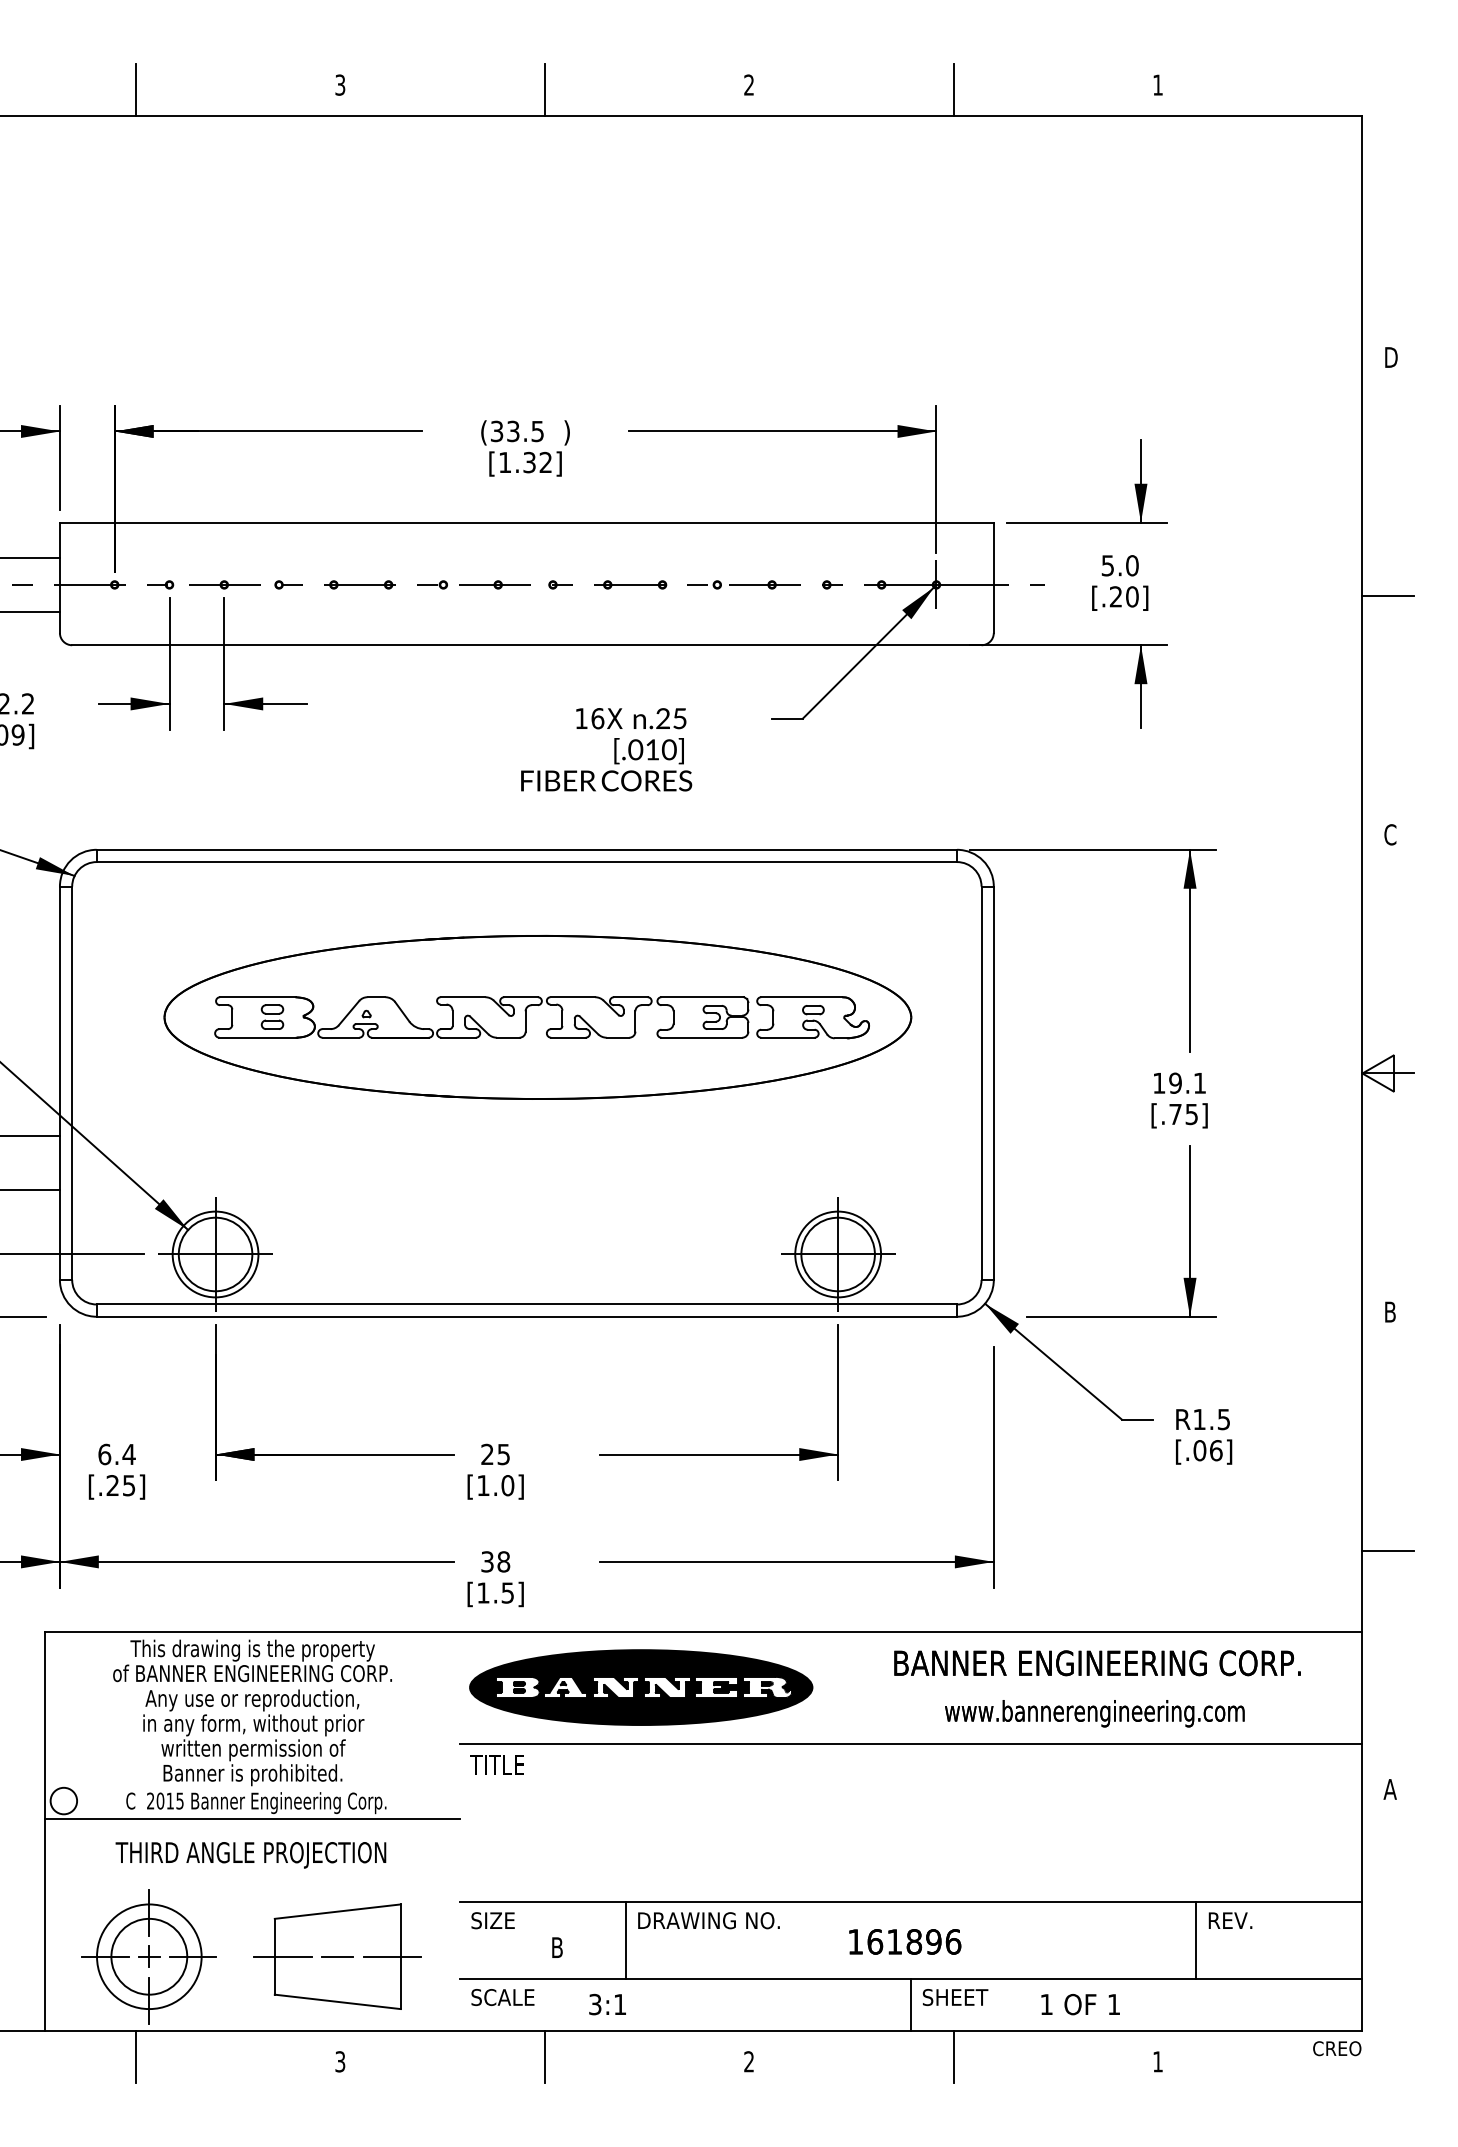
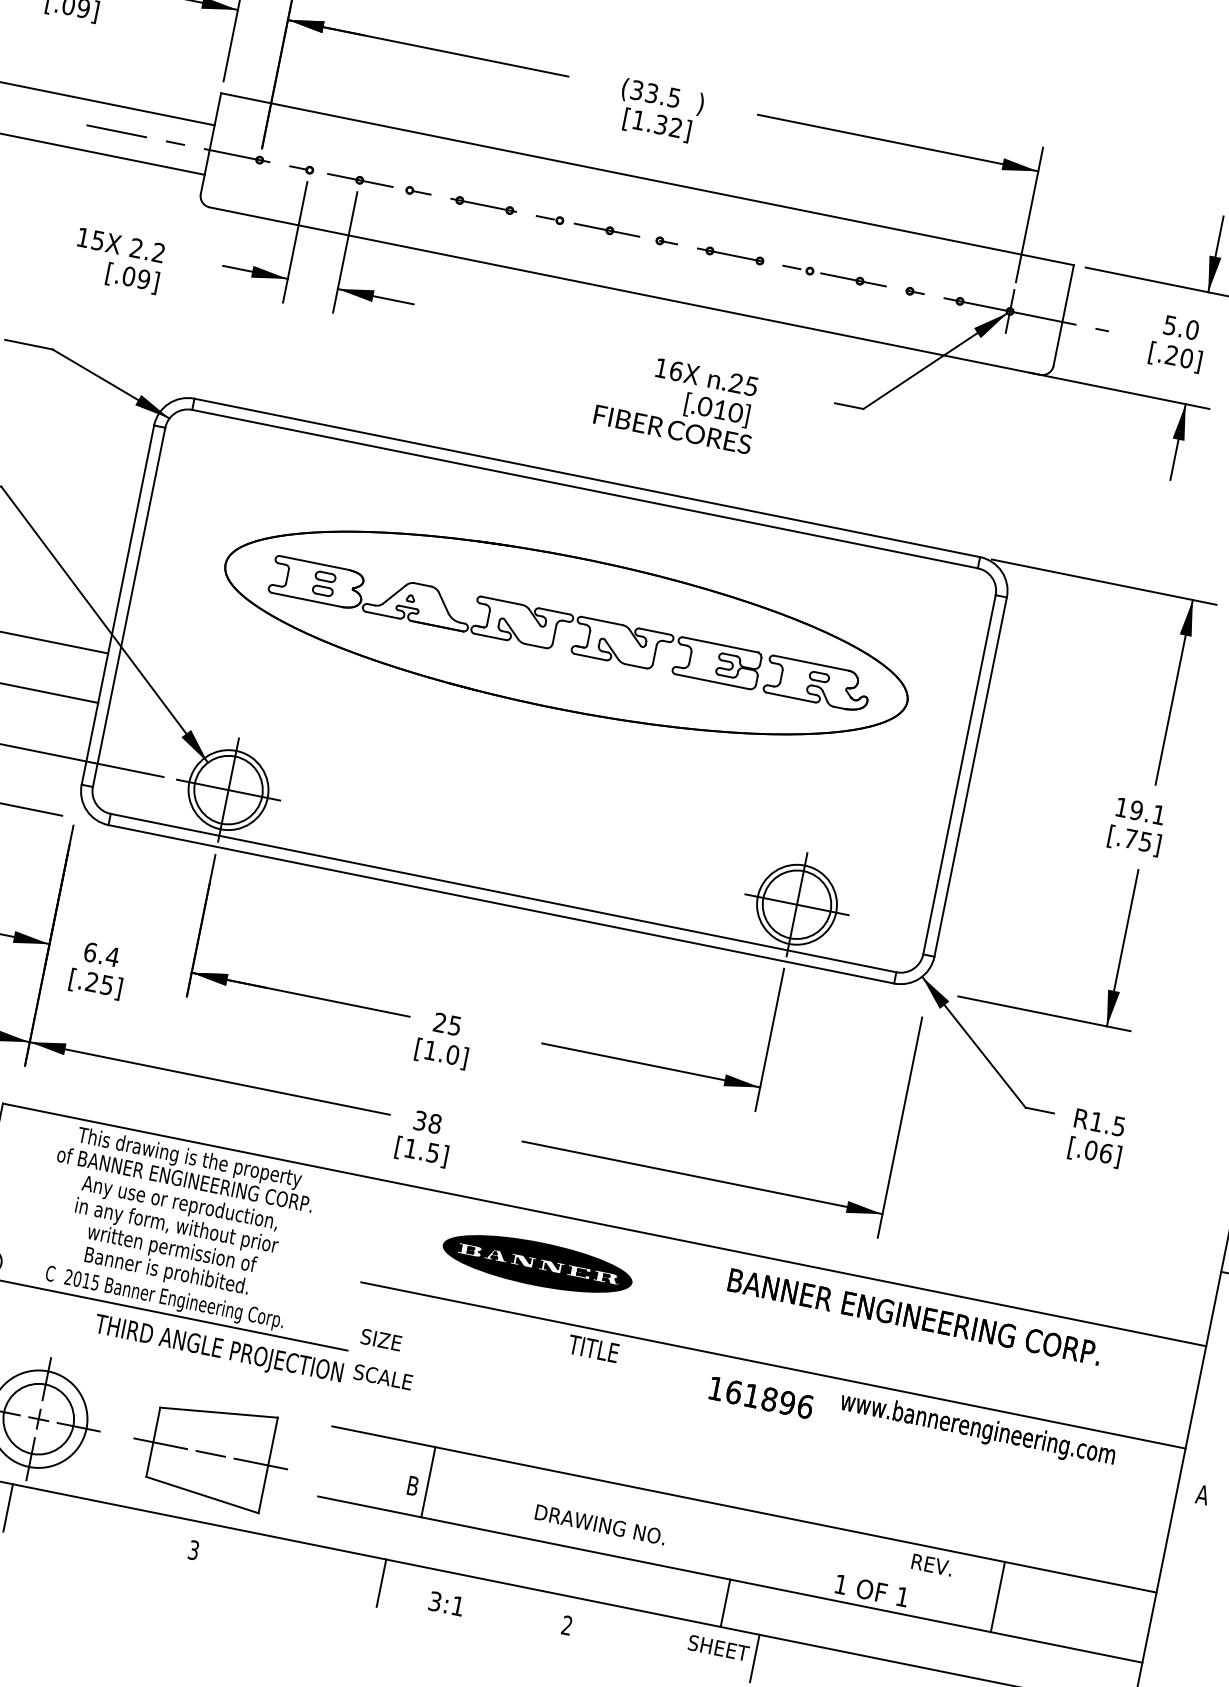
text: (1097, 1663) -> (914, 1317), moved
part: (641, 1687) -> (537, 1263), size x0.6
text: (1094, 1713) -> (977, 1429), moved
text: (496, 1764) -> (592, 1348), moved
text: (250, 1855) -> (218, 1350), moved
text: (492, 1920) -> (380, 1339), moved
text: (708, 1920) -> (600, 1524), moved
text: (1230, 1920) -> (932, 1564), moved
line: (625, 1940) -> (428, 1482), moved
text: (905, 1941) -> (761, 1397), moved
text: (502, 1997) -> (382, 1377), moved
text: (955, 1997) -> (718, 1648), moved
text: (607, 2004) -> (446, 1603), moved
text: (1080, 2004) -> (871, 1590), moved

